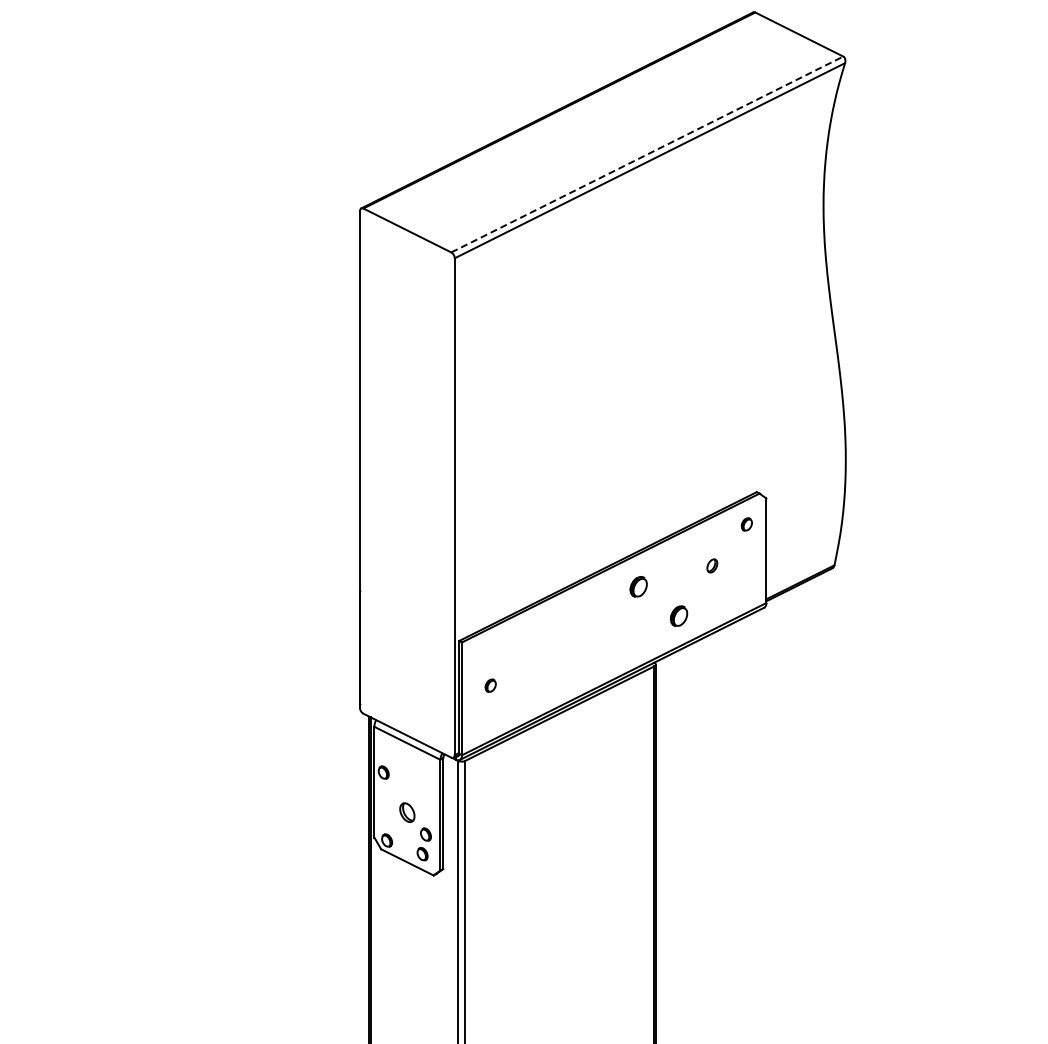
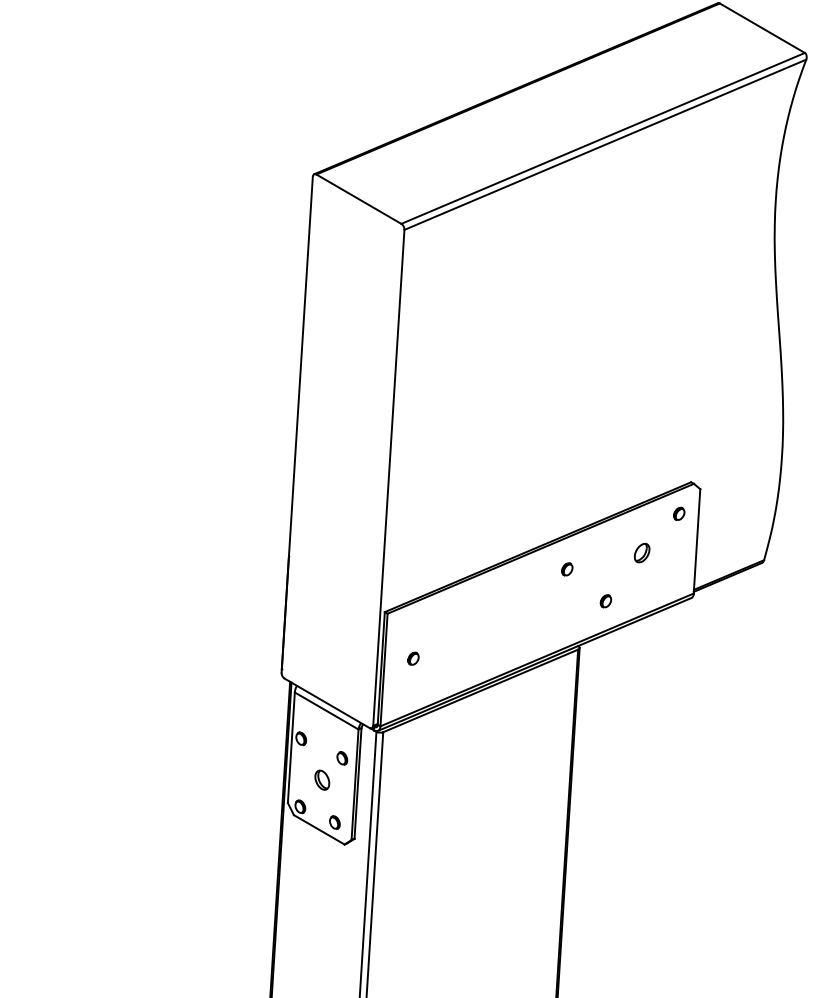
line: (647, 154) -> (603, 138), dashed -> solid
part: (712, 565) -> (642, 552), size x1.43
part: (638, 586) -> (567, 568), size x0.62
part: (679, 616) -> (606, 601), size x0.62
part: (425, 834) -> (341, 758), moved

